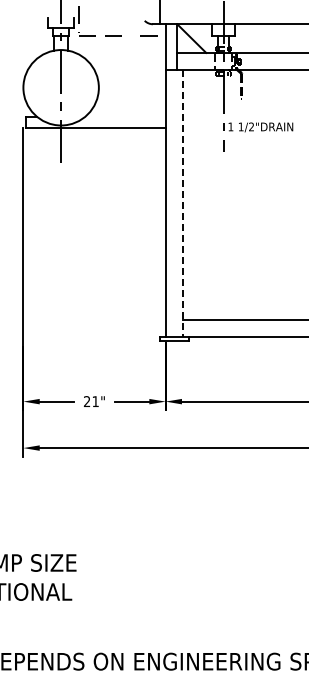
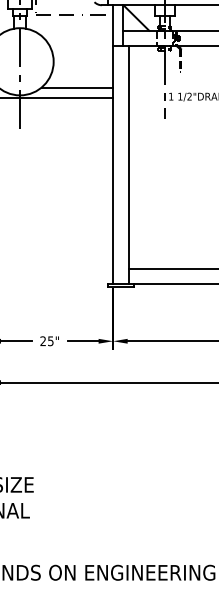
line: (125, 116) -> (77, 87), added
line: (183, 203) -> (129, 164), dashed -> solid
text: (95, 401) -> (50, 341), 21" -> 25"

